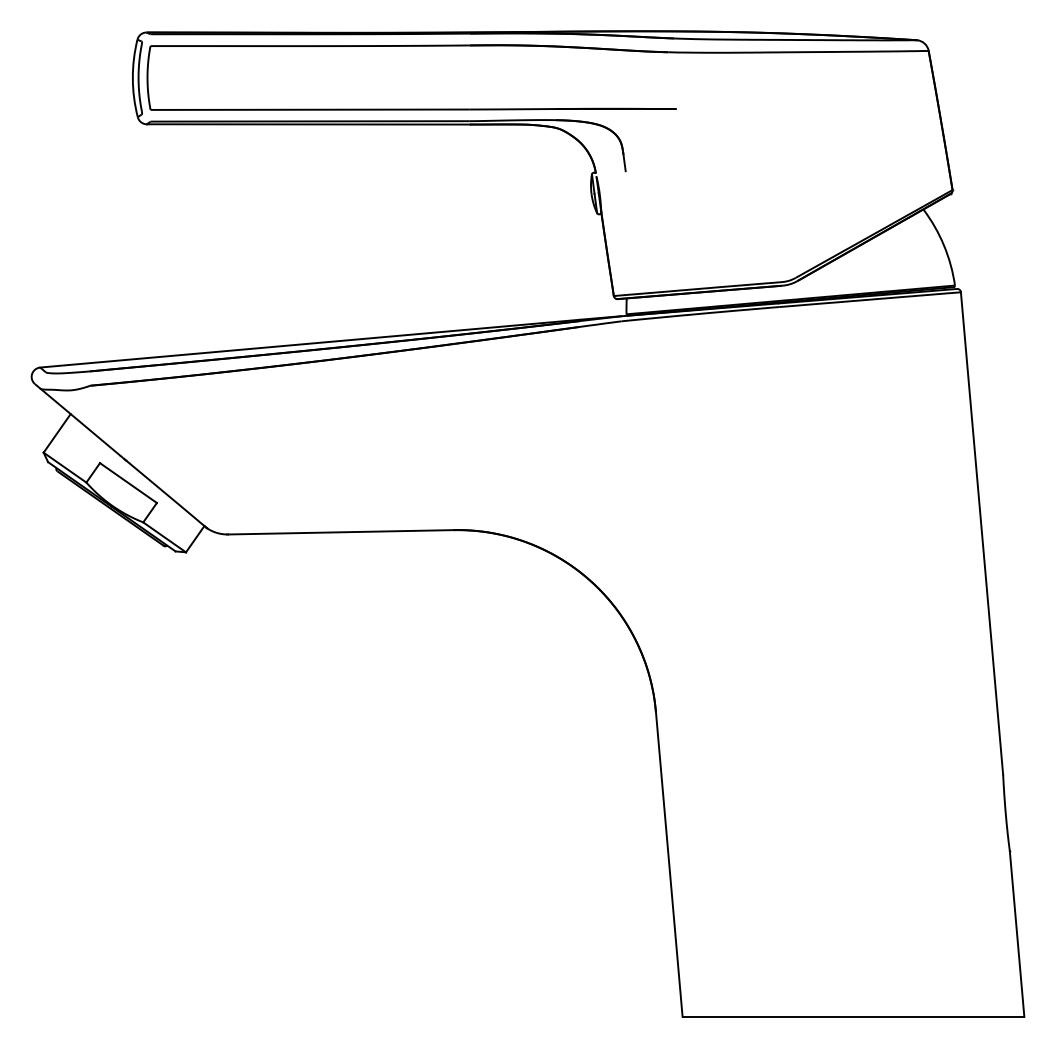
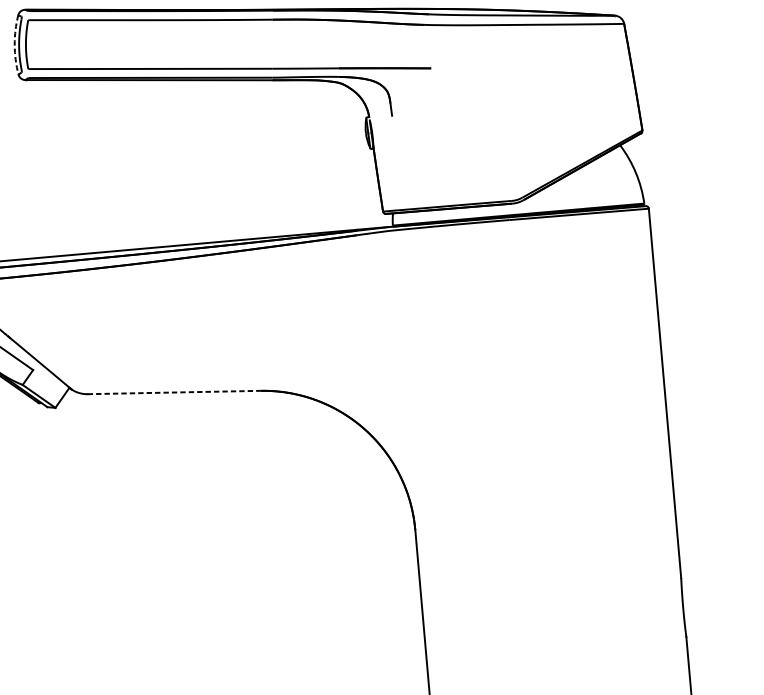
arc: (132, 78) -> (14, 45), solid -> dashed
line: (340, 532) -> (173, 392), solid -> dashed

